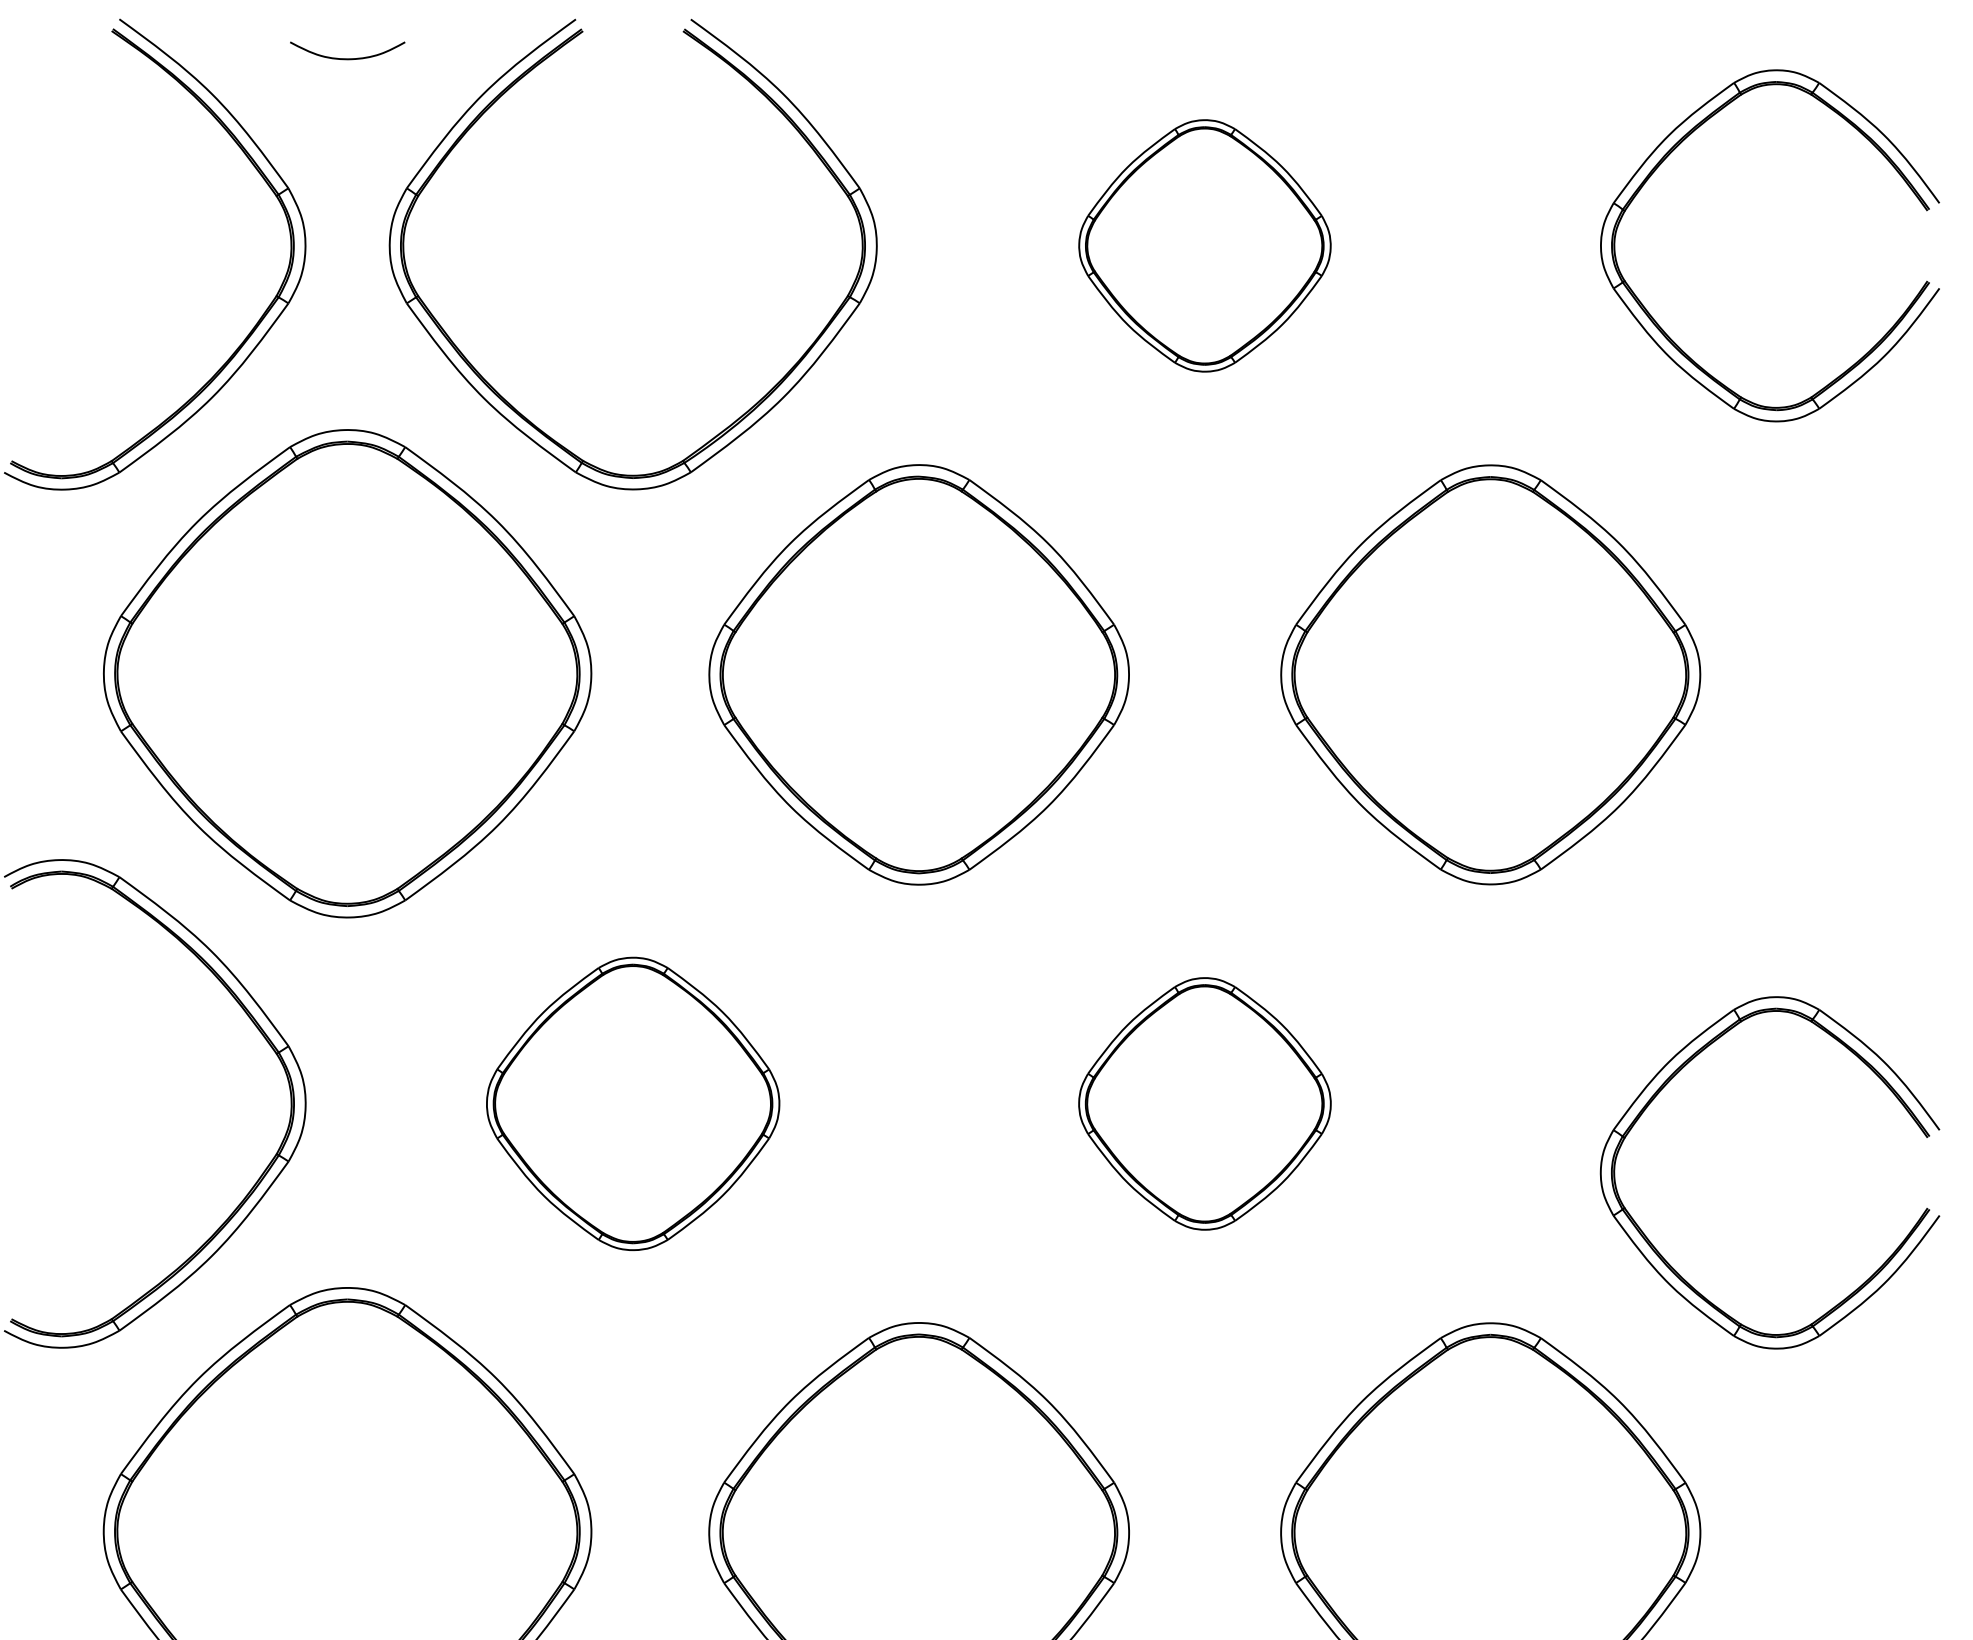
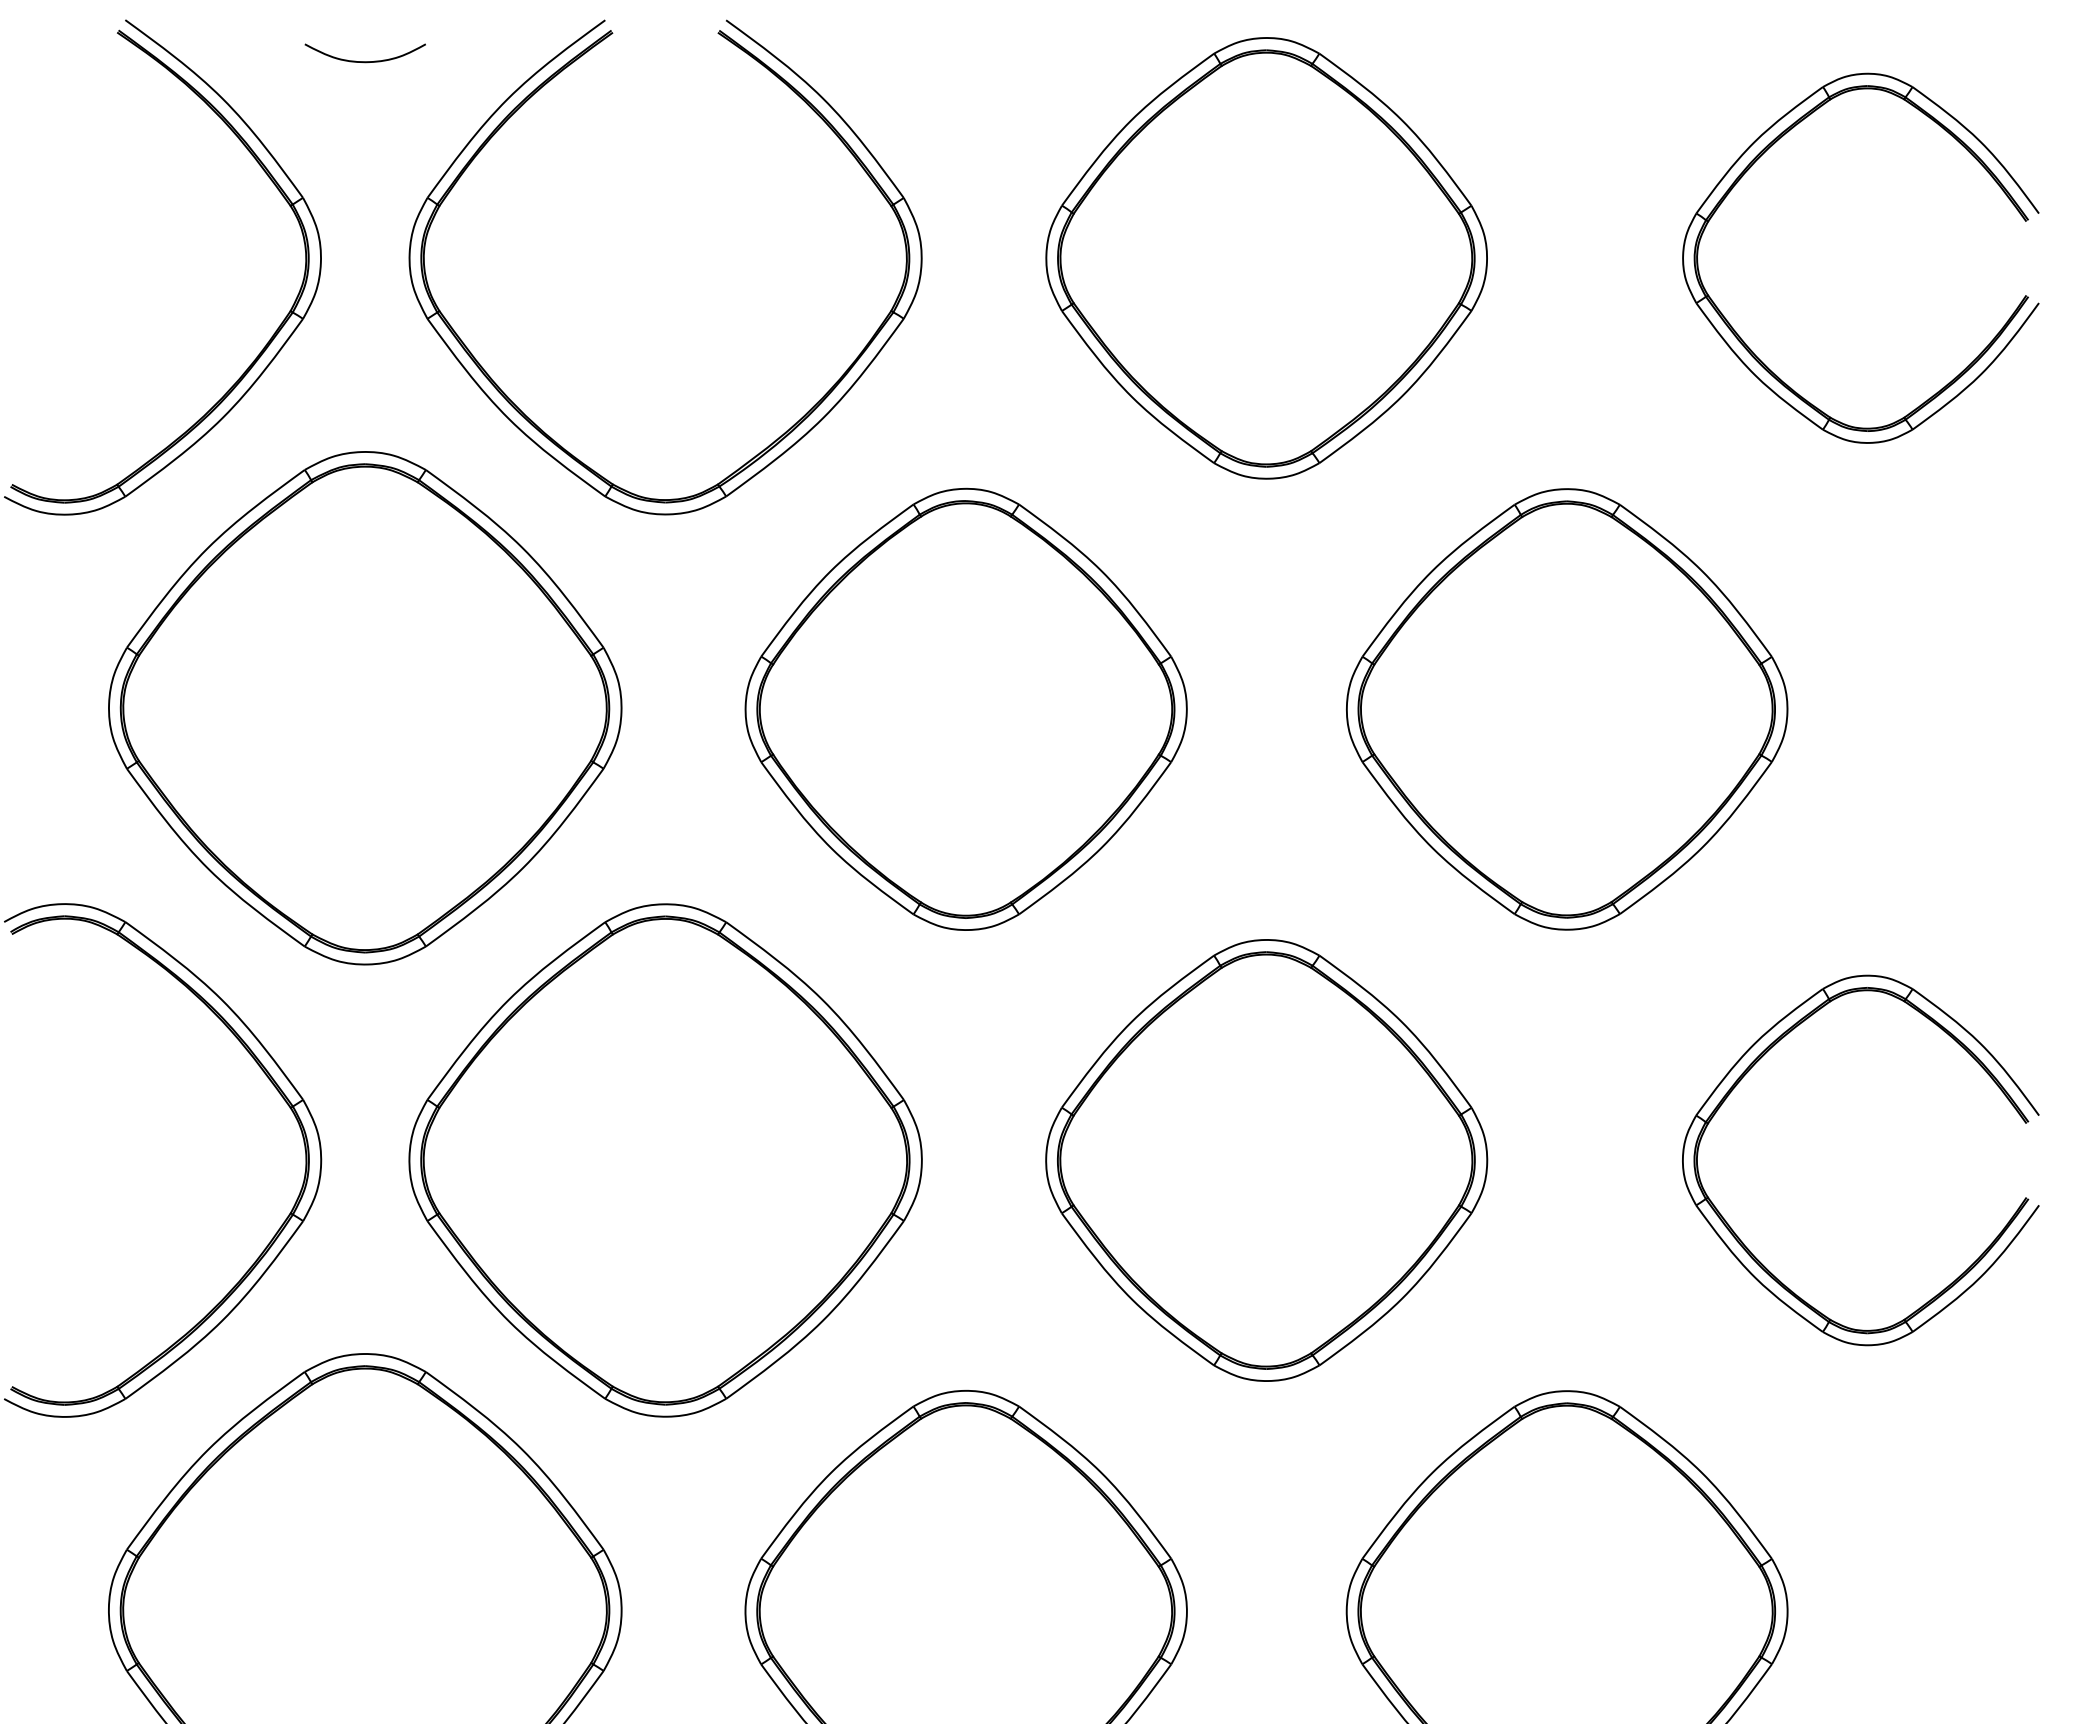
part: (1204, 245) -> (1266, 257), size x1.67
part: (1669, 1082) -> (1755, 1065), moved
part: (632, 1103) -> (664, 1160), size x1.67
part: (1204, 1103) -> (1266, 1160), size x1.67

